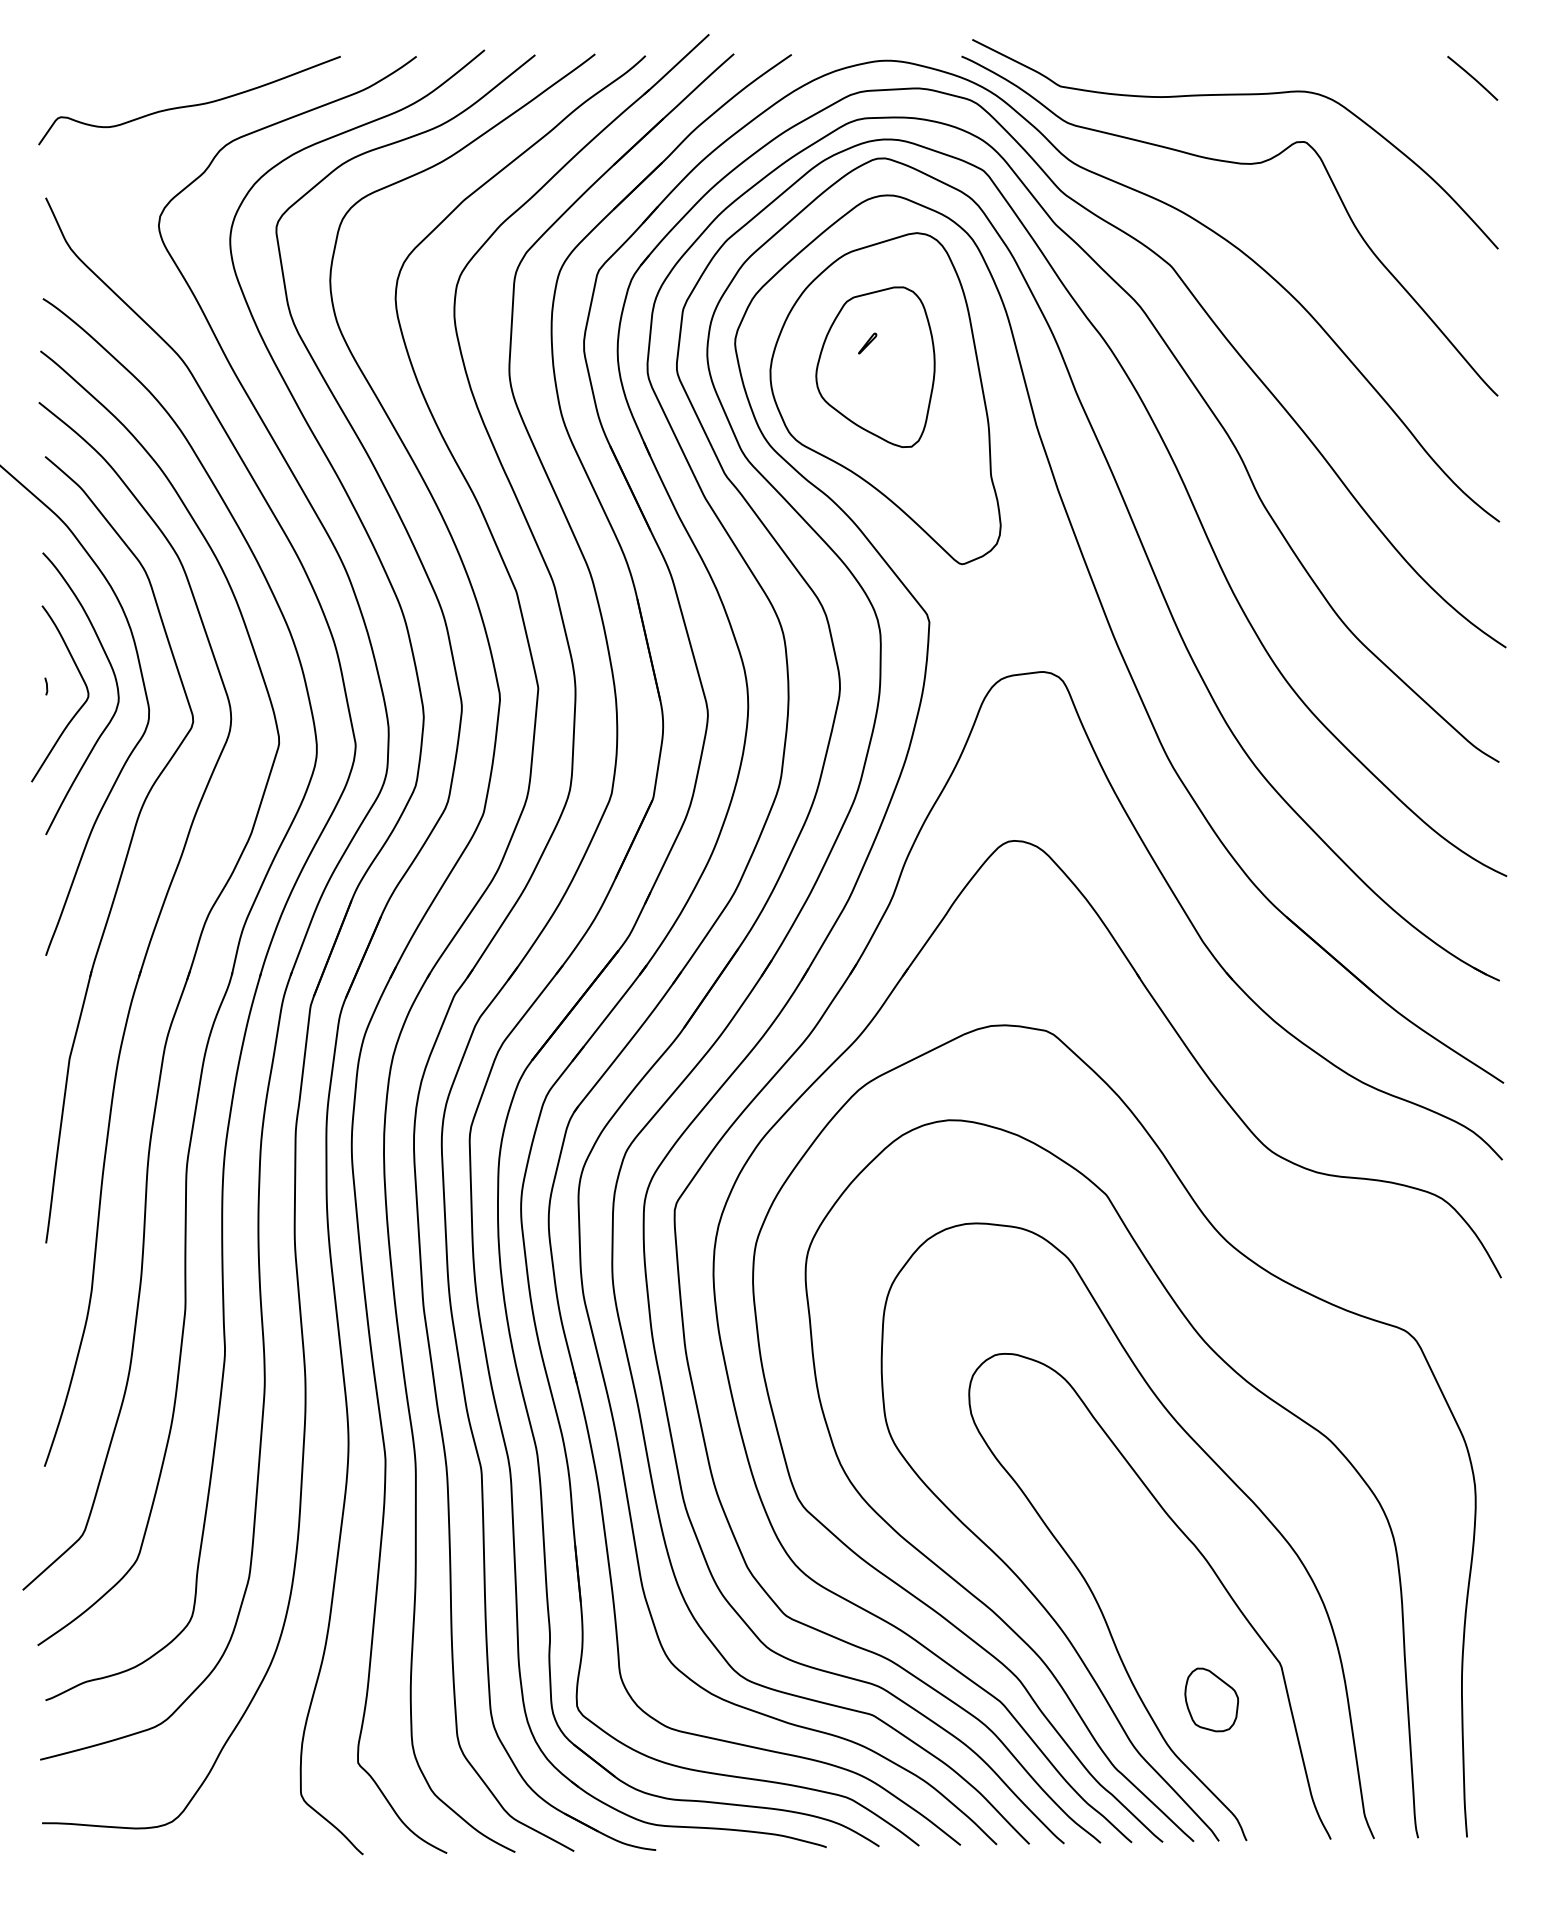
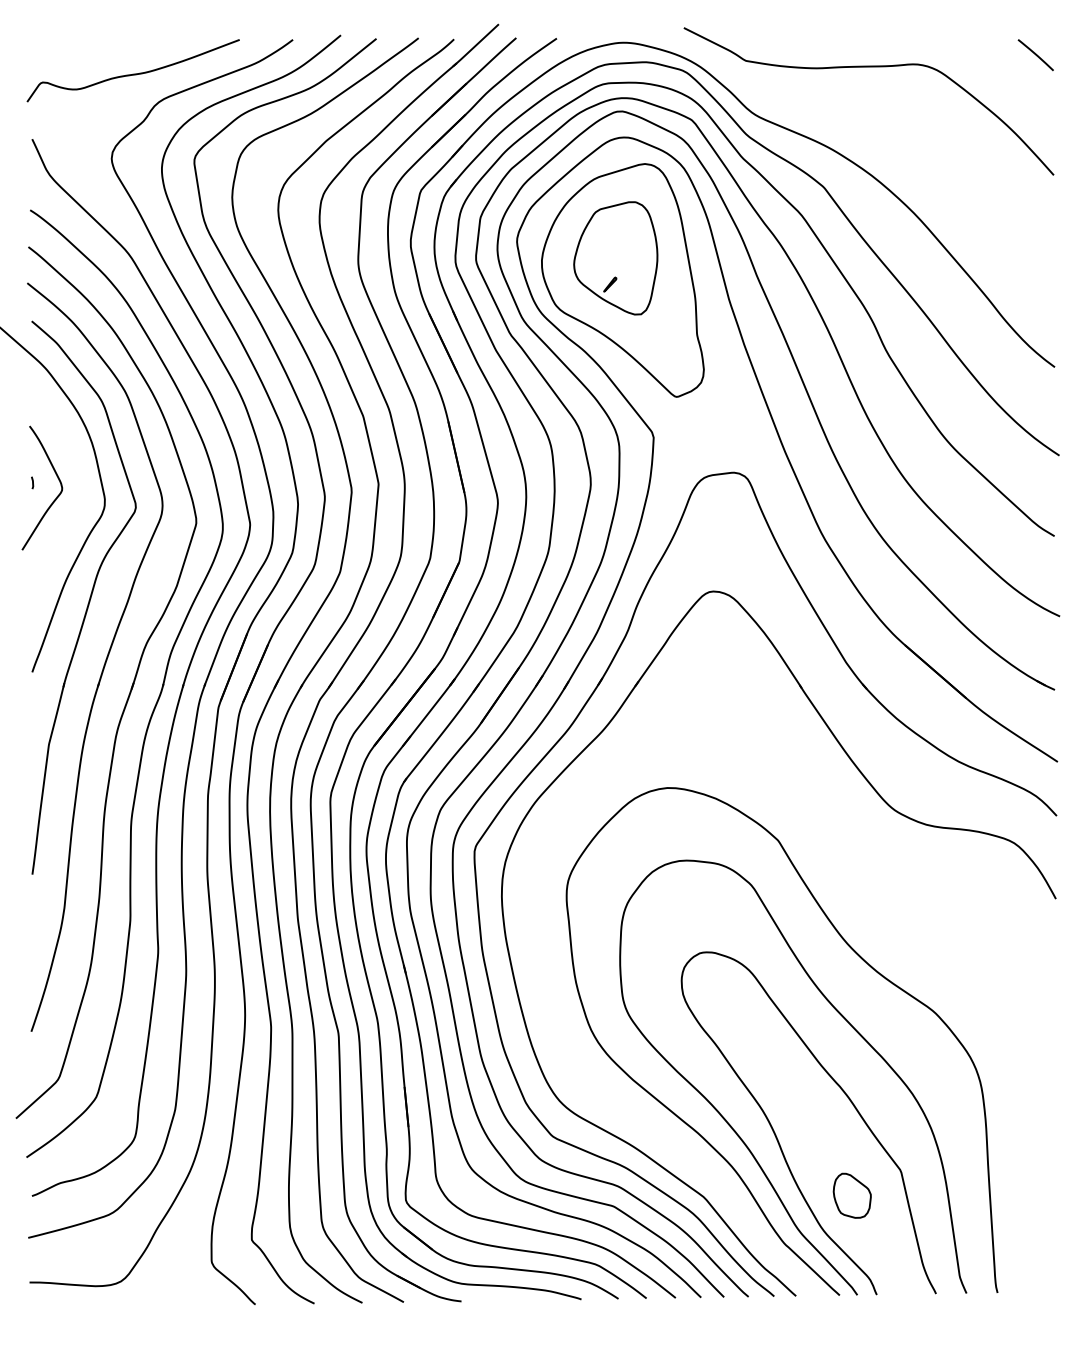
curve: (1237, 164) -> (870, 115), removed
part: (867, 343) -> (610, 284), moved
curve: (116, 688) -> (81, 484), removed
curve: (1247, 1259) -> (877, 885), removed

